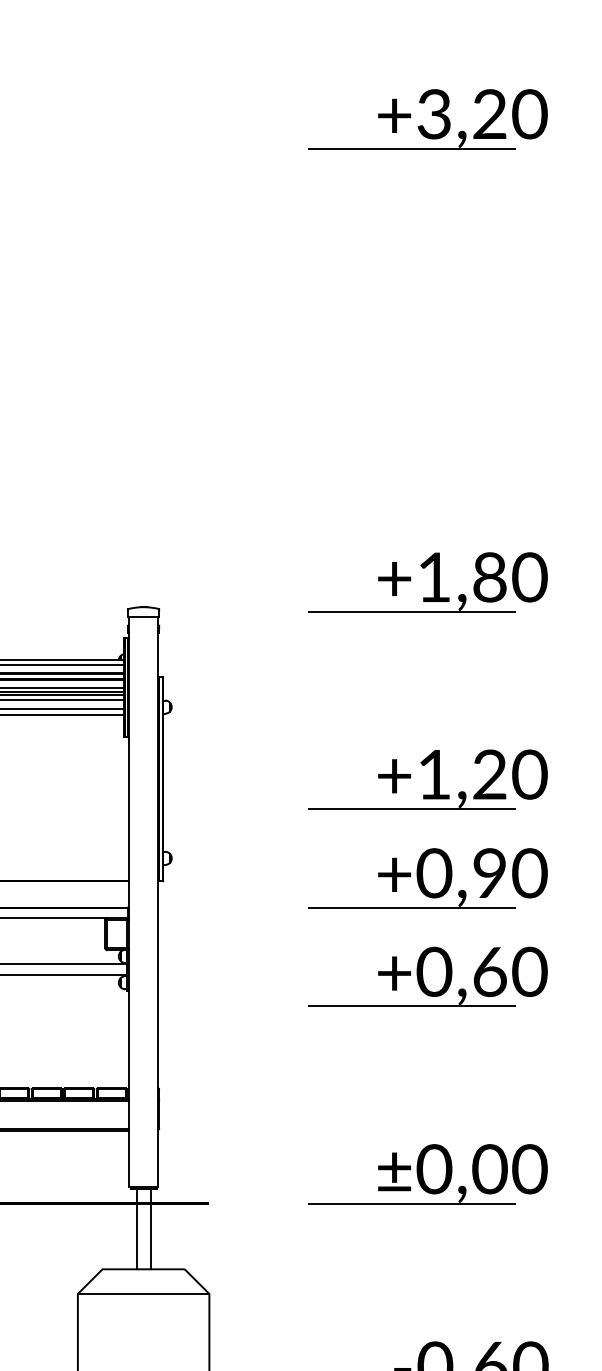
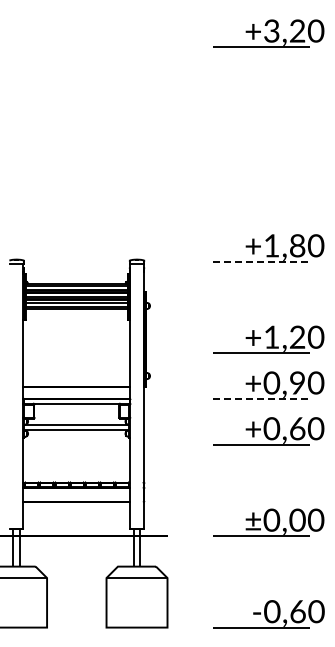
line: (414, 611) -> (262, 261), solid -> dashed
line: (414, 906) -> (262, 398), solid -> dashed

